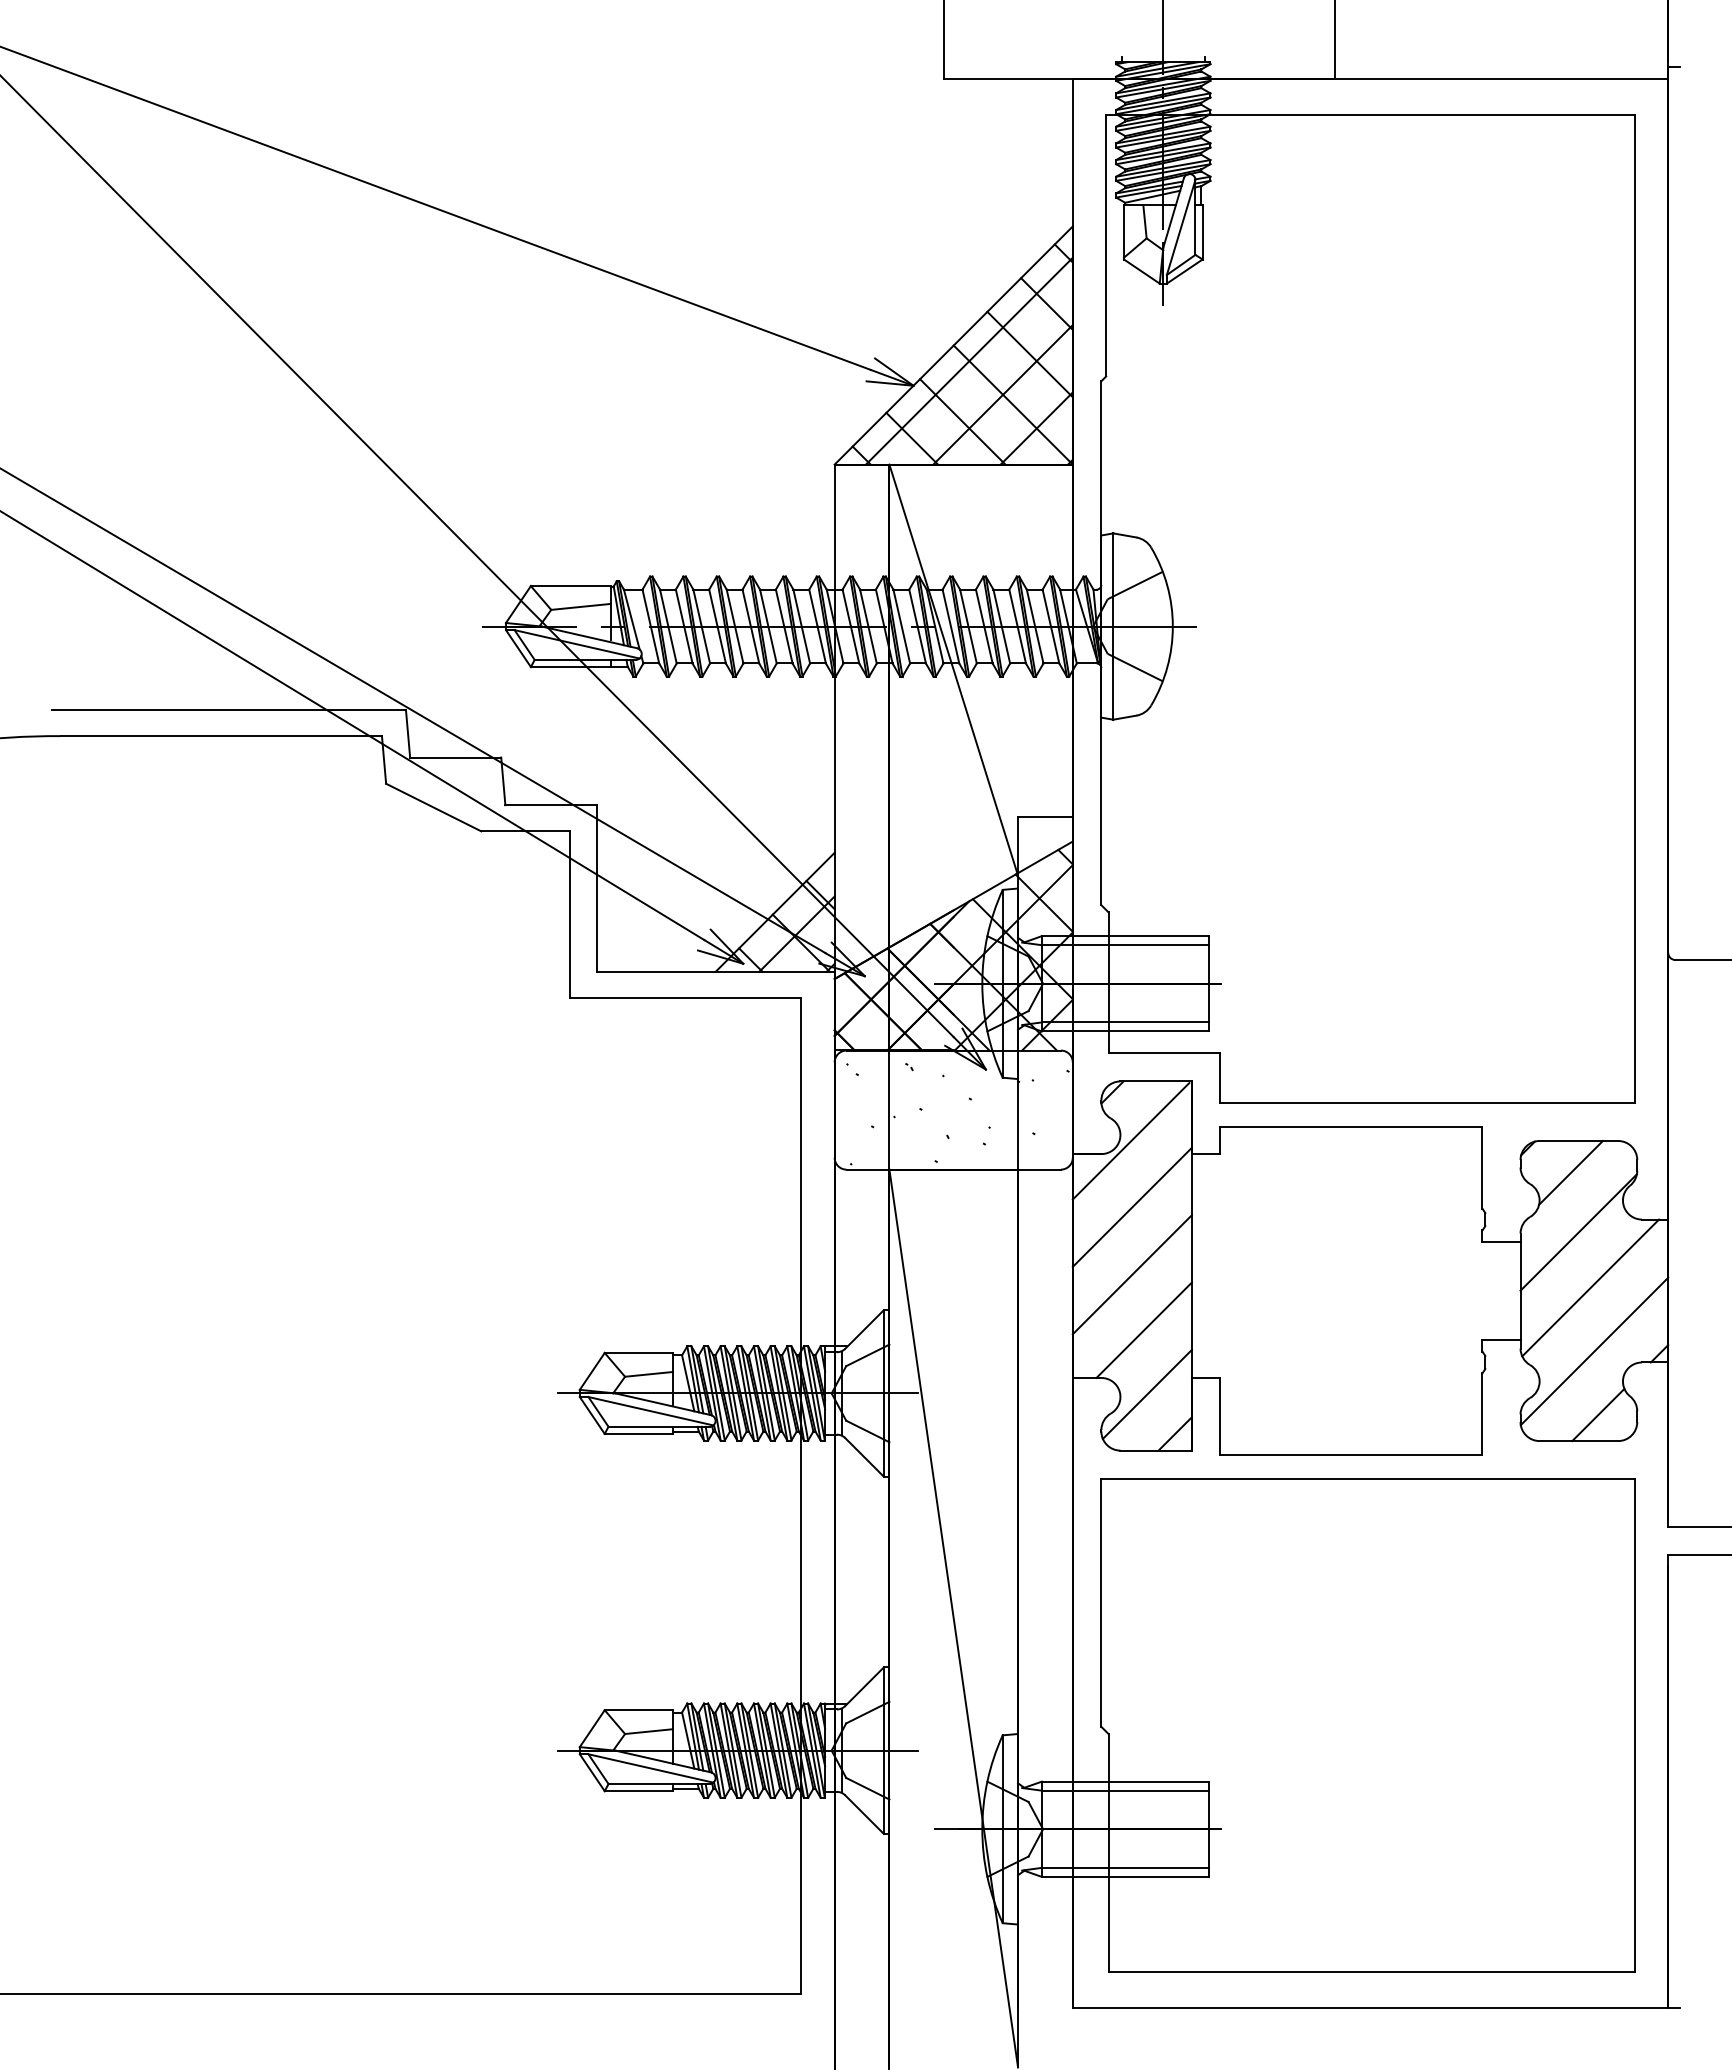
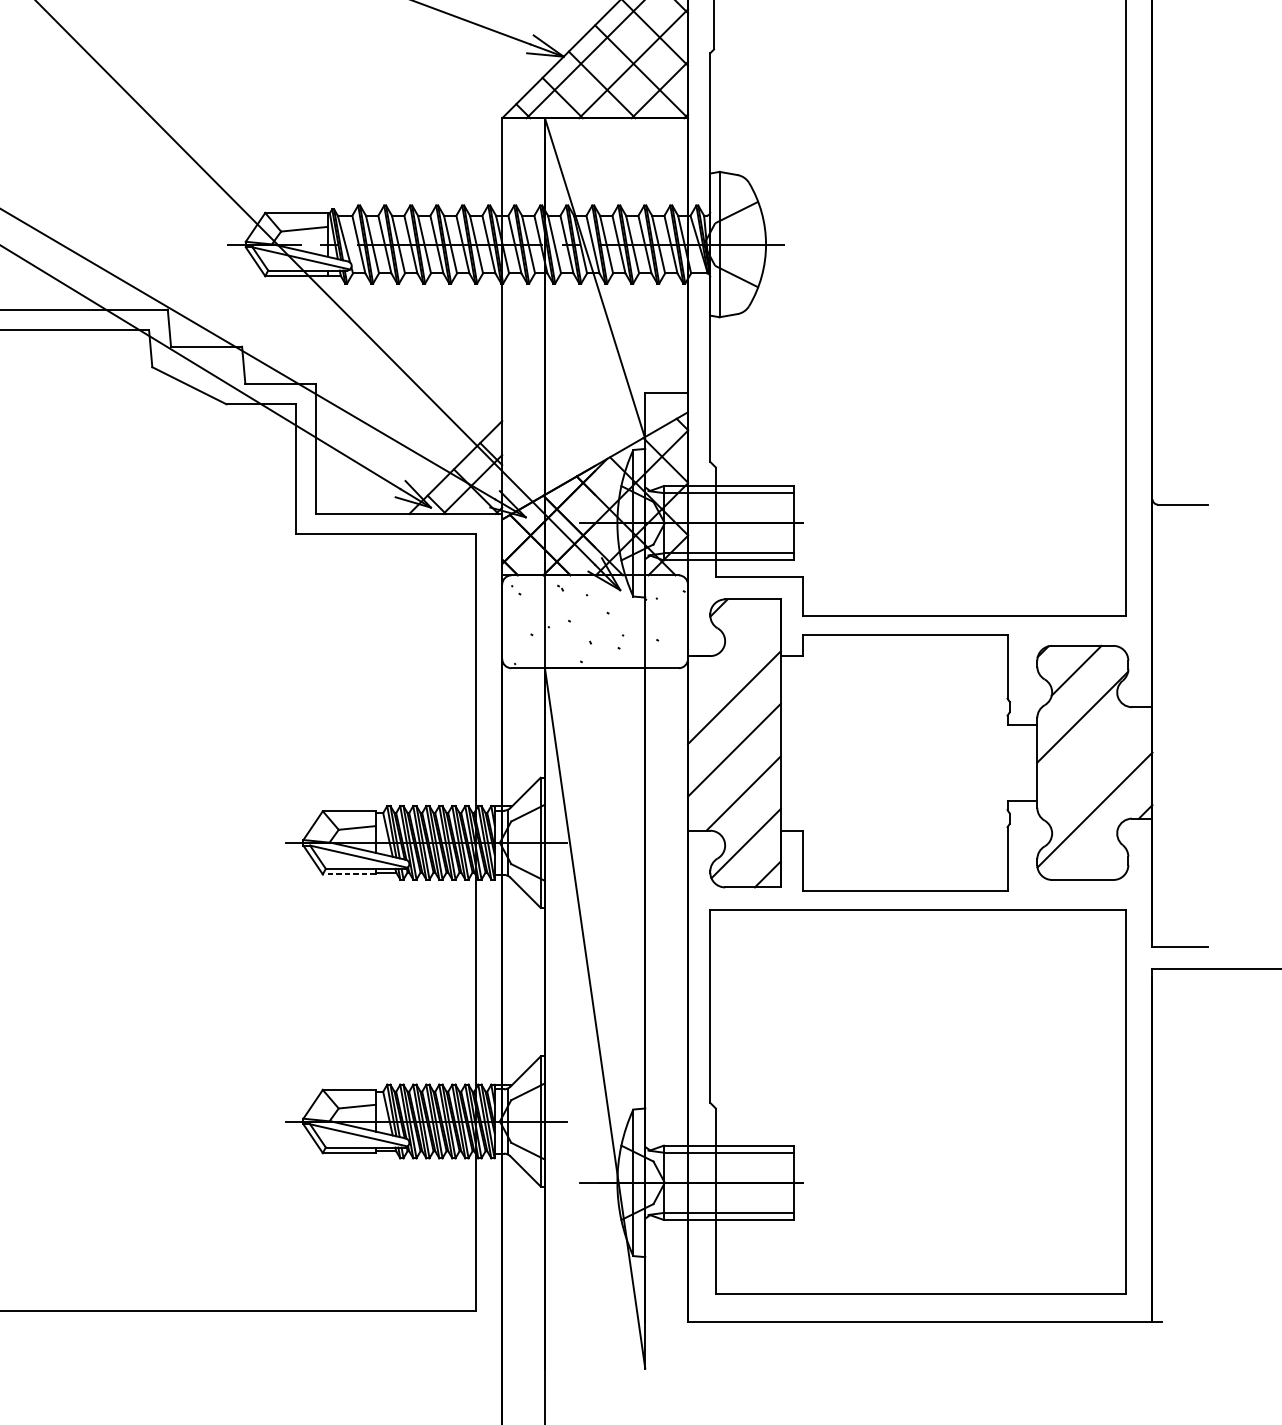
line: (1130, 1141) -> (733, 646), removed
line: (1590, 1287) -> (1091, 760), removed
line: (1598, 1414) -> (1098, 859), removed
line: (638, 1433) -> (349, 874), solid -> dashed

